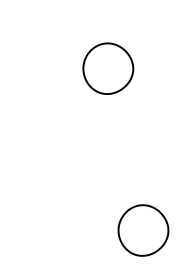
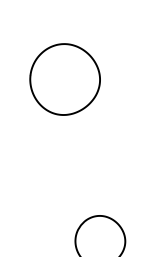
part: (108, 68) -> (65, 79), size x1.4

